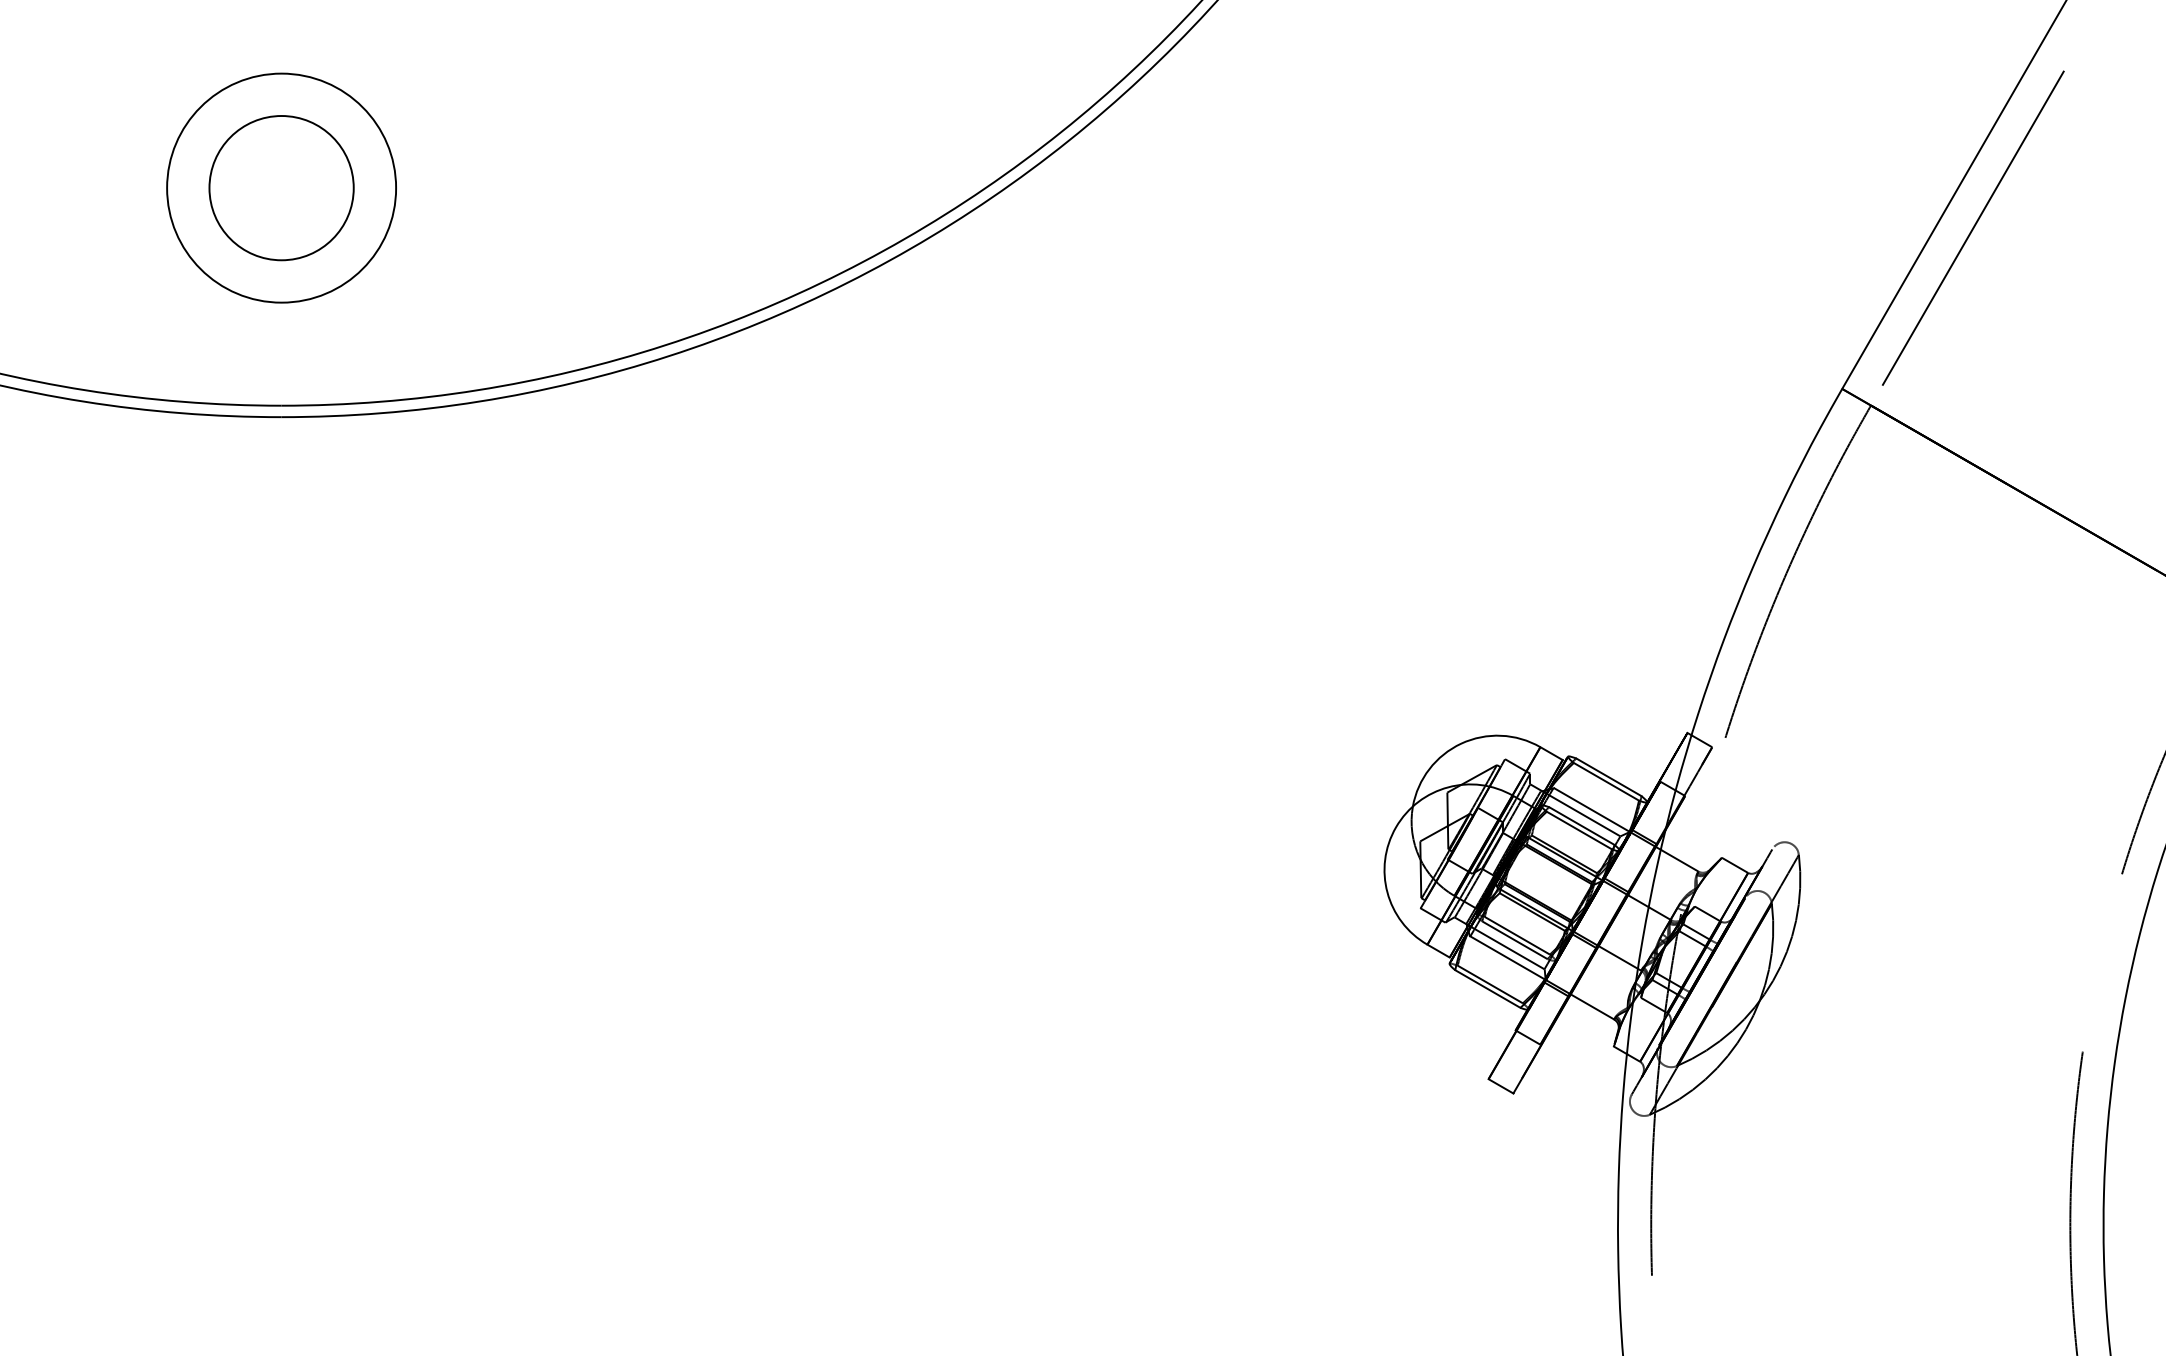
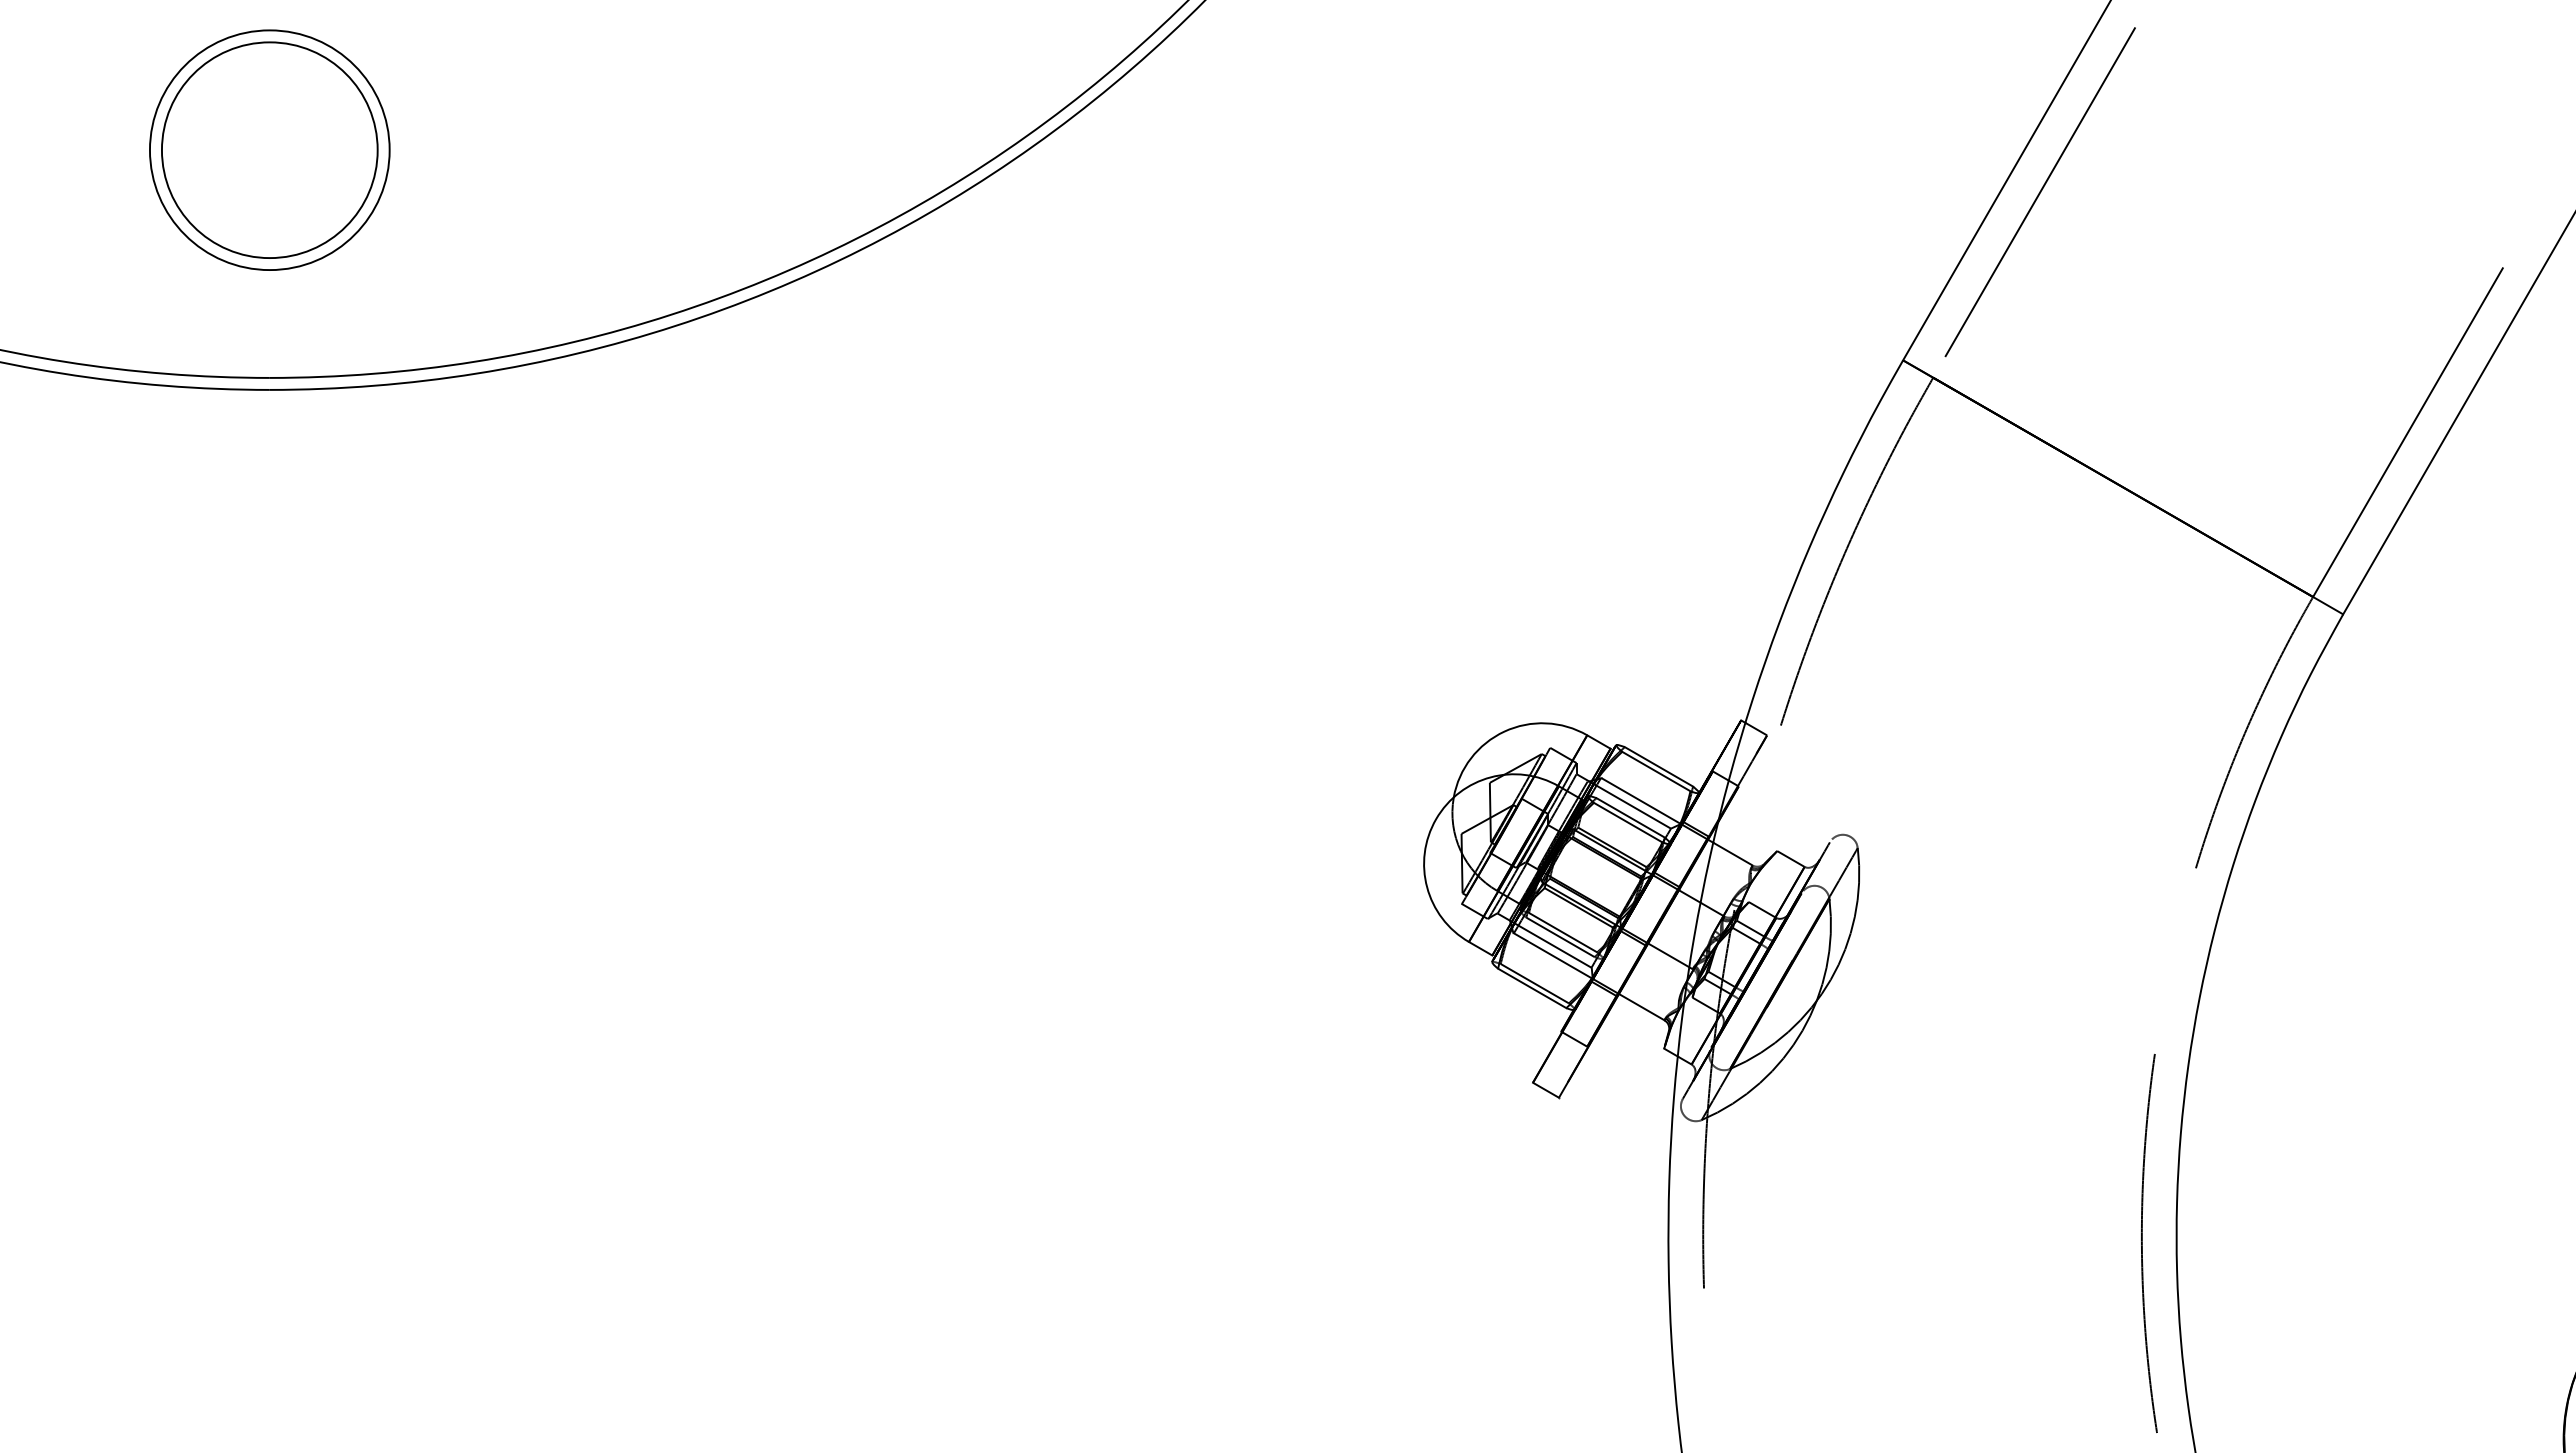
circle: (281, 188) -> (269, 150), size x1.43

